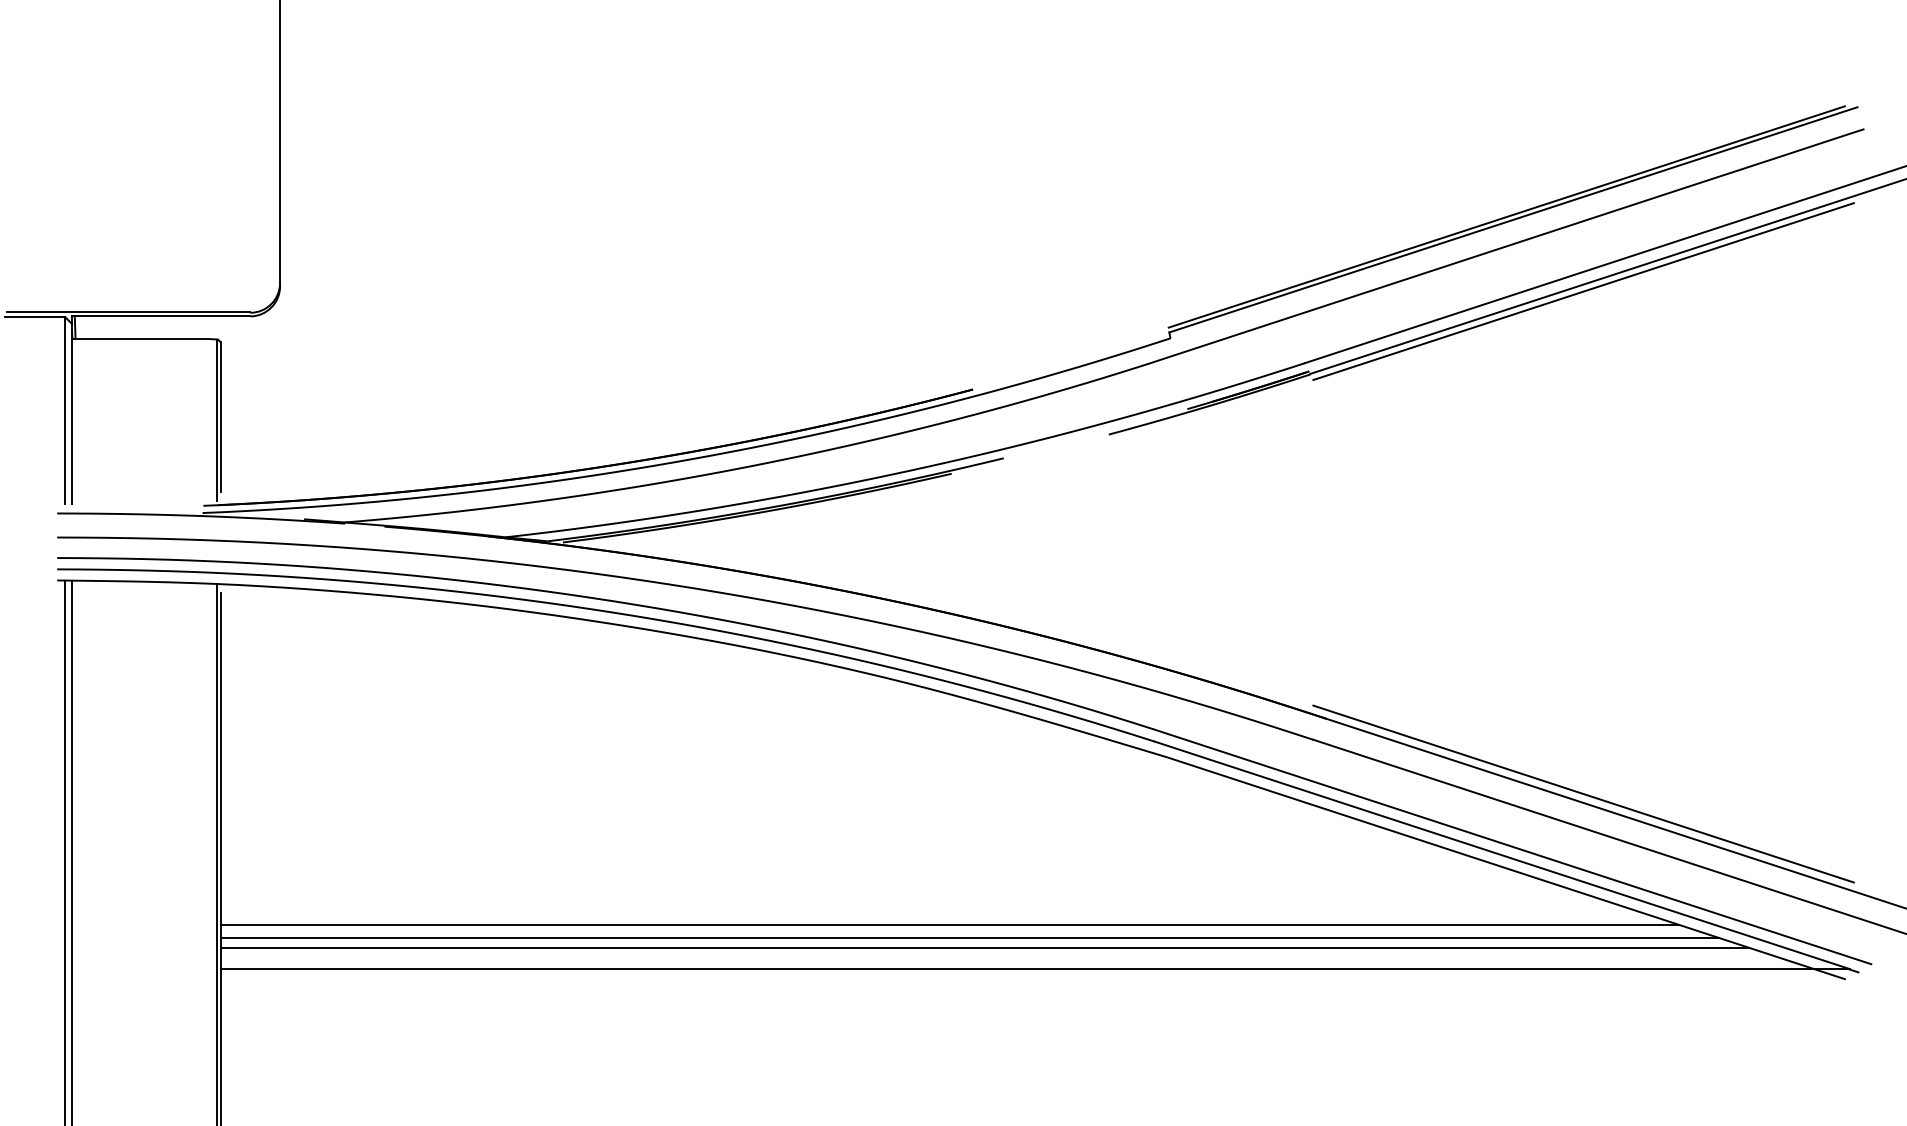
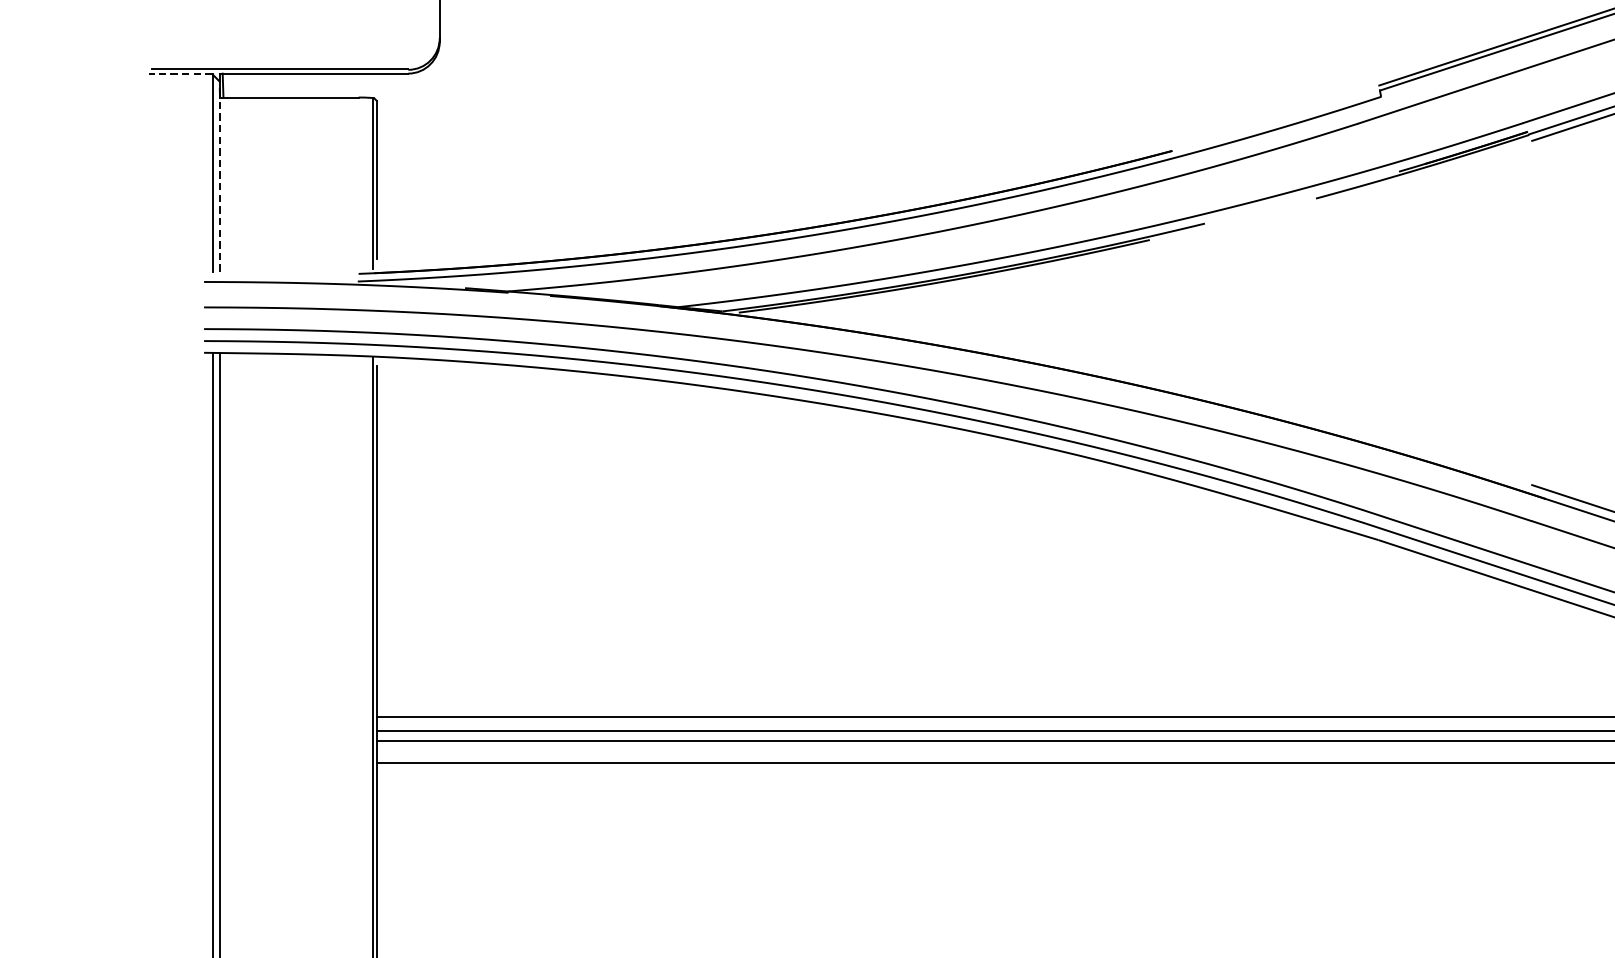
line: (34, 317) -> (180, 74), solid -> dashed
line: (72, 417) -> (220, 180), solid -> dashed

